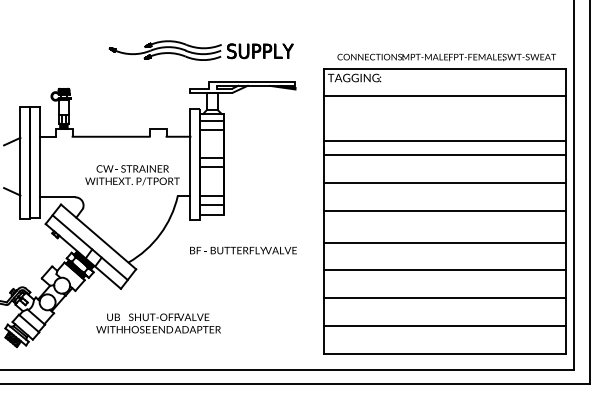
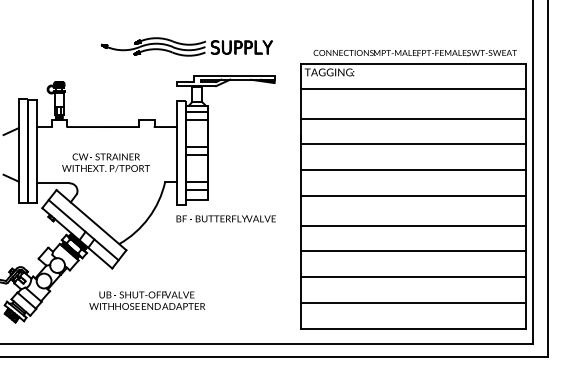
line: (443, 141) -> (412, 119), moved
text: (131, 174) -> (105, 162), moved
text: (242, 250) -> (225, 218), moved

